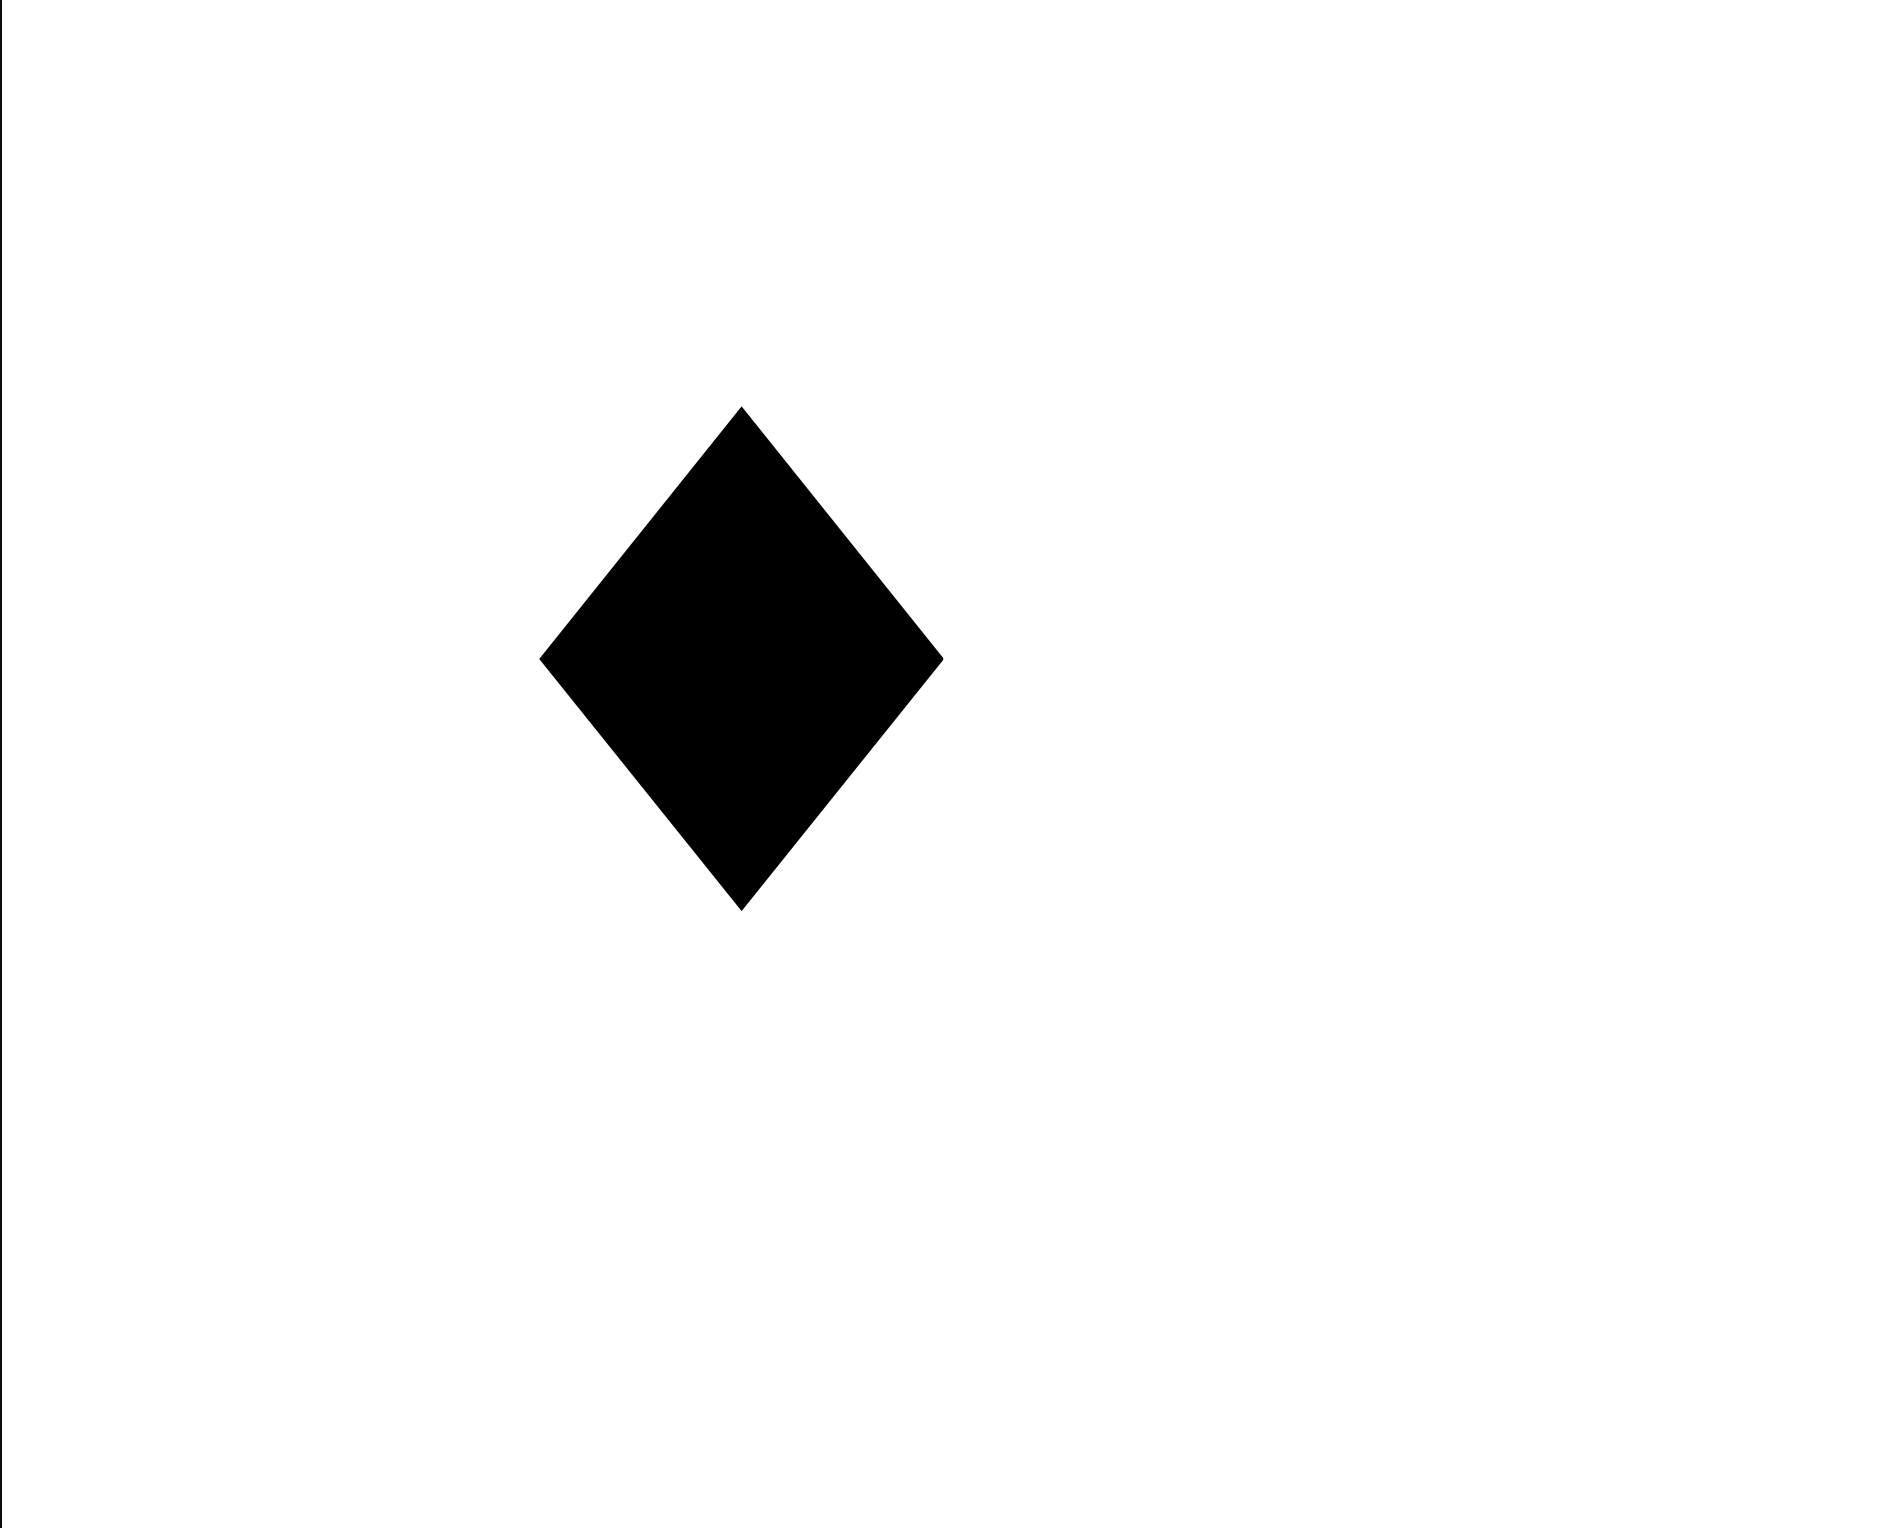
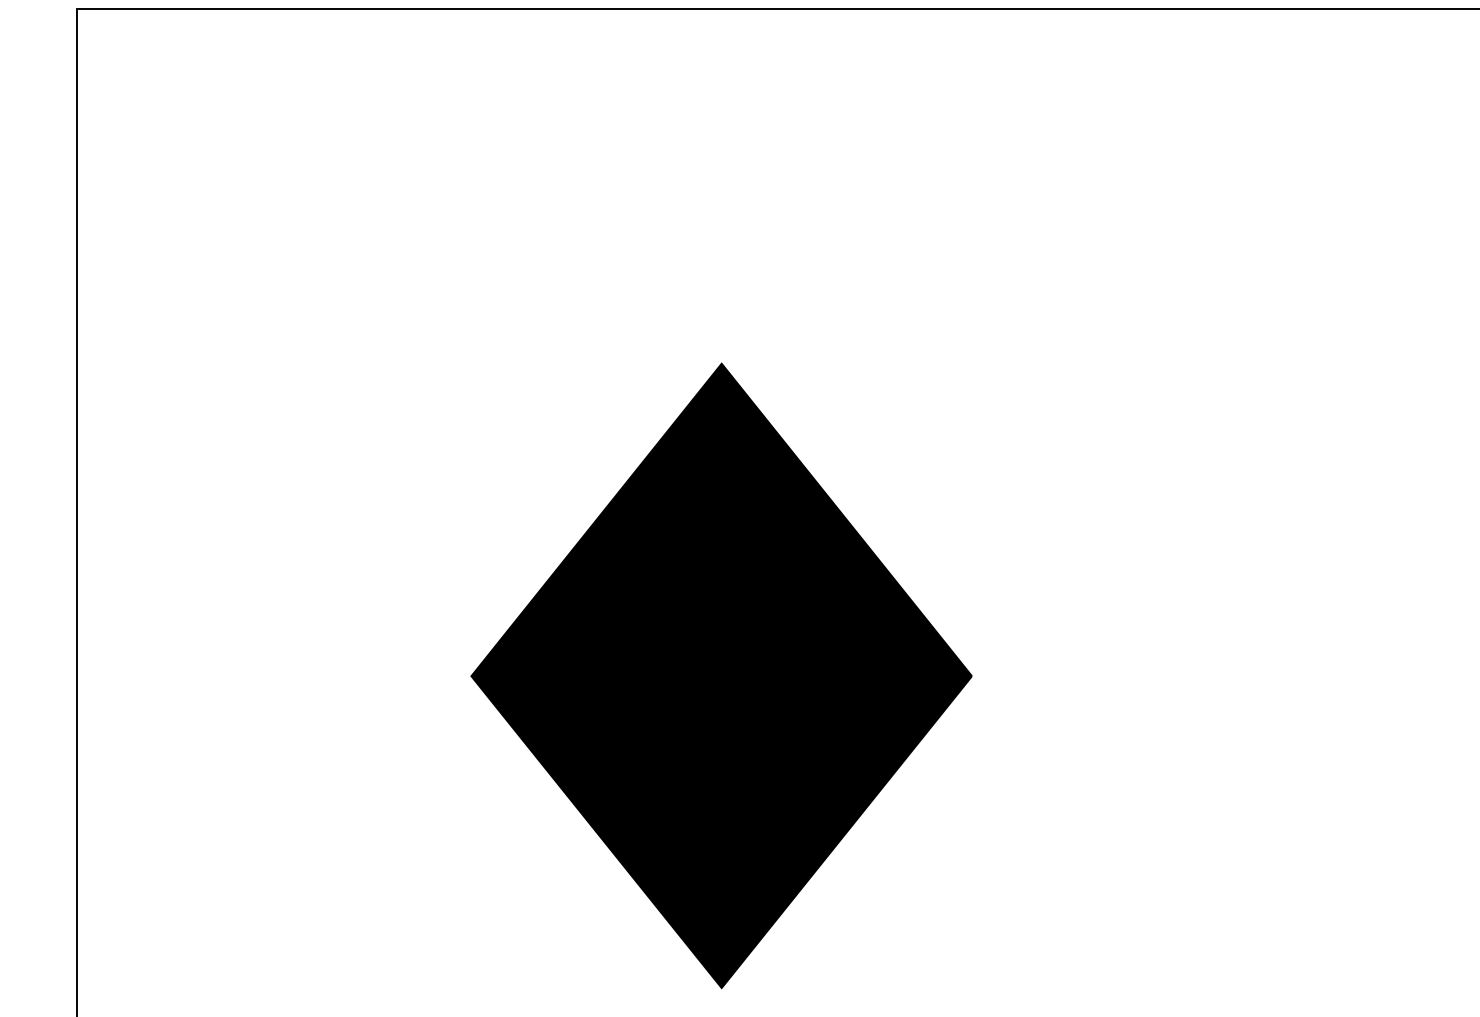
part: (741, 658) -> (721, 675), size x1.43

